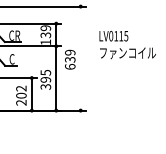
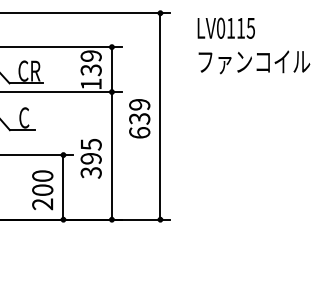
text: (127, 45) -> (253, 46), moved
line: (80, 58) -> (160, 116), added
text: (21, 88) -> (42, 175), 202 -> 200

